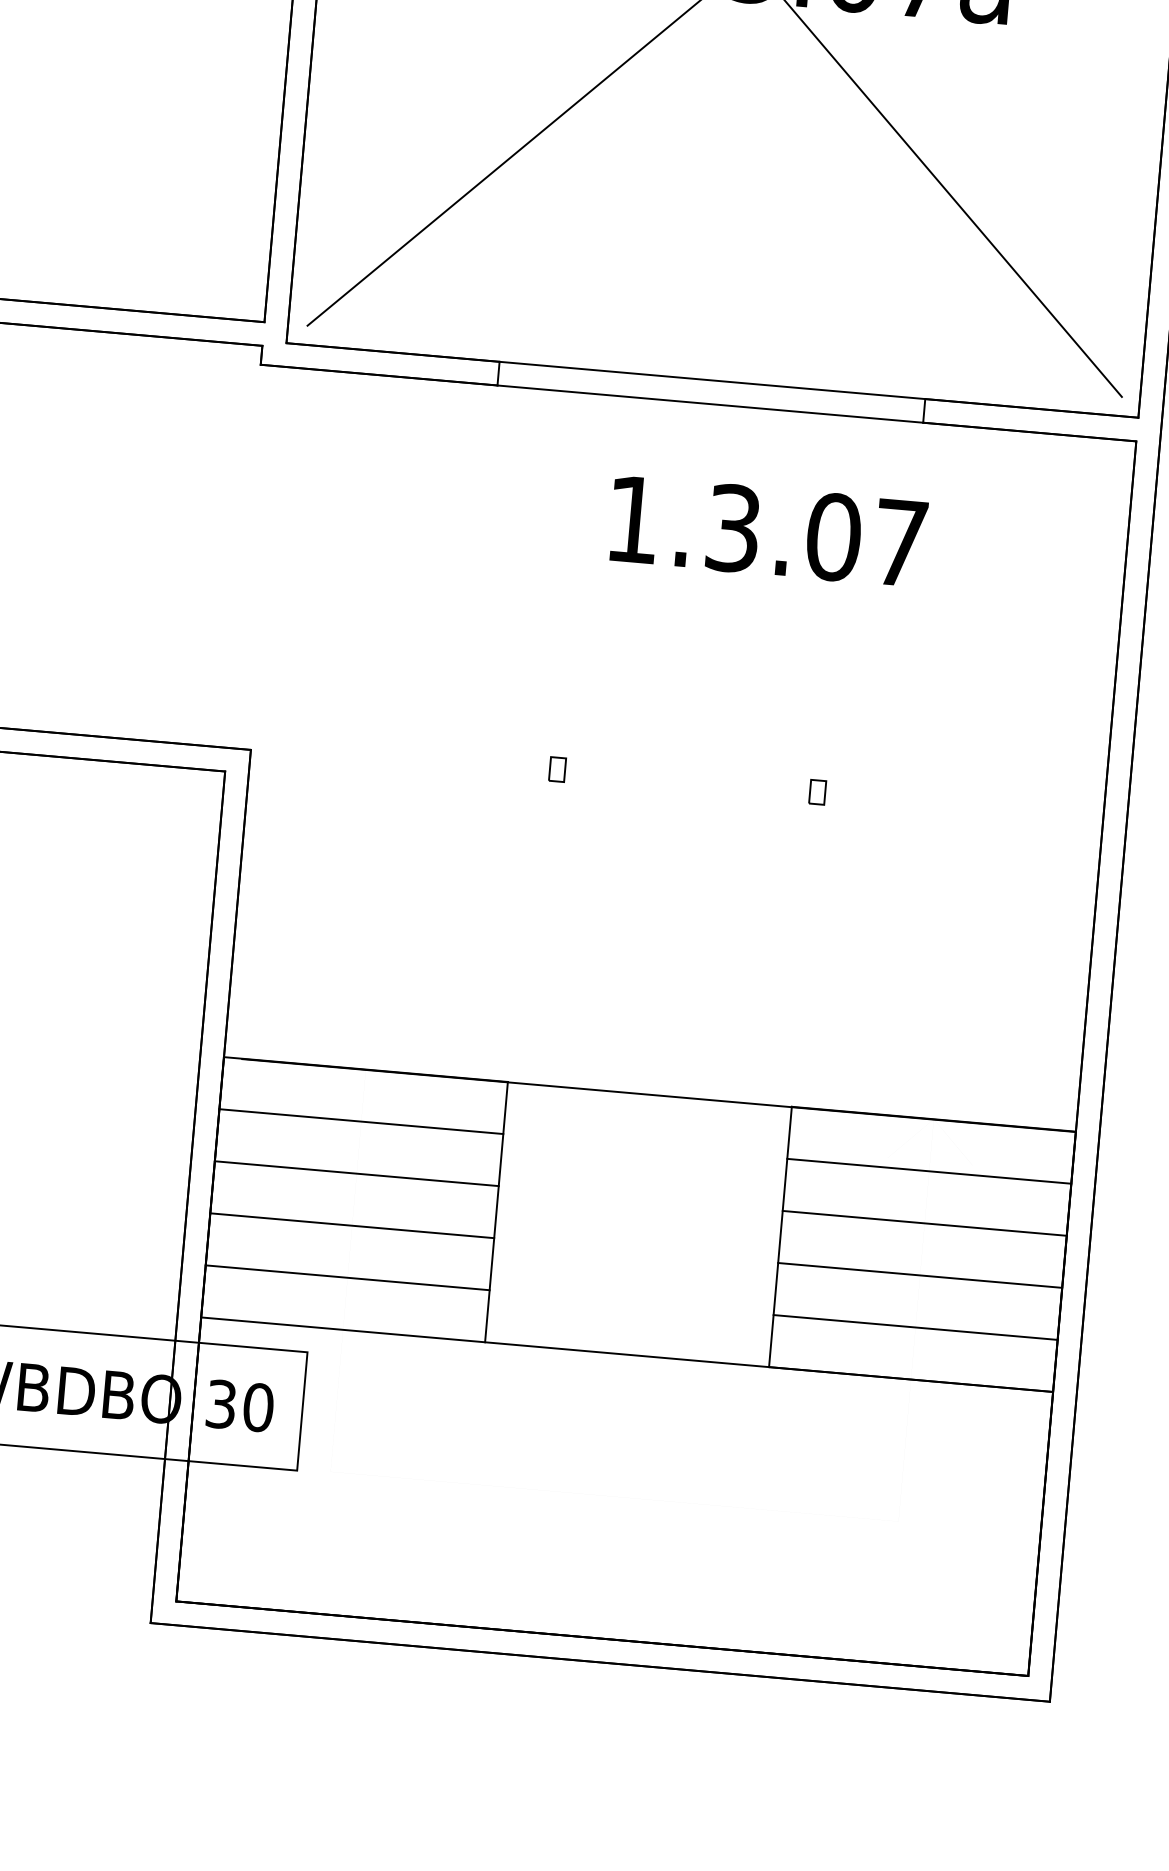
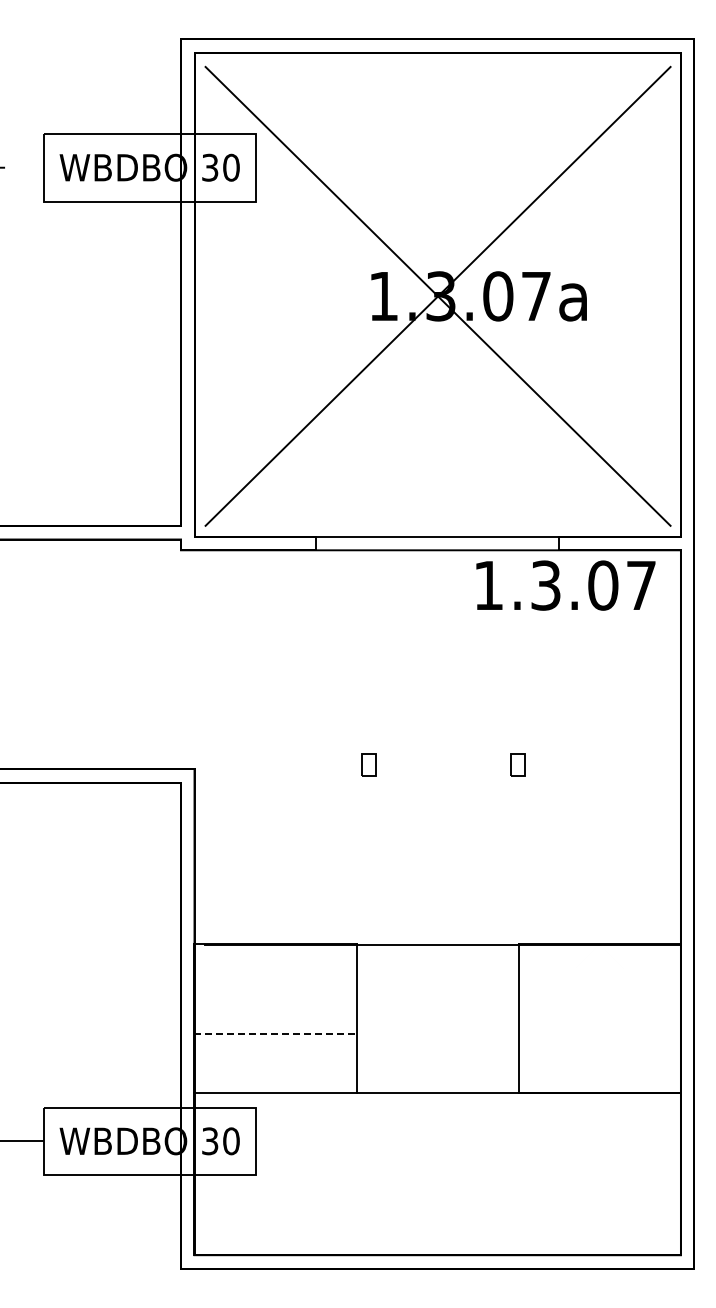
text: (767, 531) -> (565, 585), moved
part: (558, 768) -> (369, 764), size x1.6
part: (817, 791) -> (517, 764), size x1.6
line: (361, 1122) -> (275, 974), removed
line: (928, 1171) -> (599, 974), removed
line: (356, 1172) -> (275, 1003), removed
line: (924, 1222) -> (599, 1003), removed
line: (353, 1225) -> (276, 1033), solid -> dashed
line: (919, 1275) -> (599, 1033), removed
line: (347, 1278) -> (275, 1063), removed
line: (915, 1327) -> (599, 1063), removed

